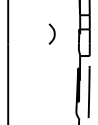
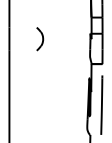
part: (51, 33) -> (39, 38), moved

